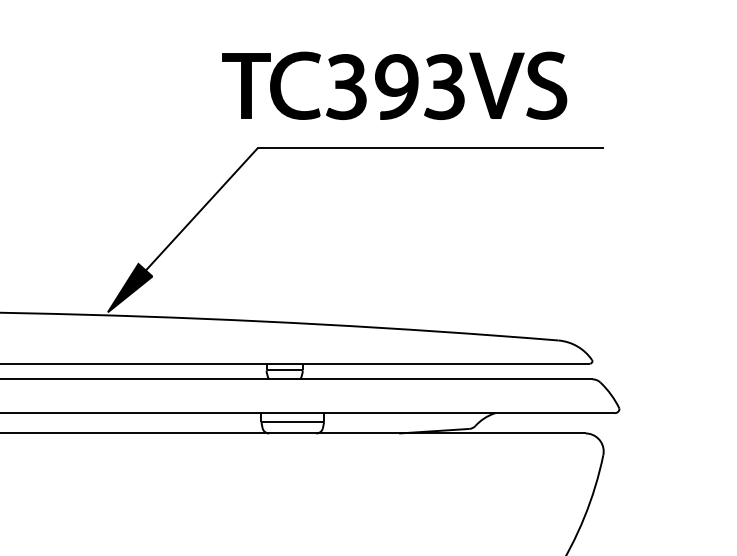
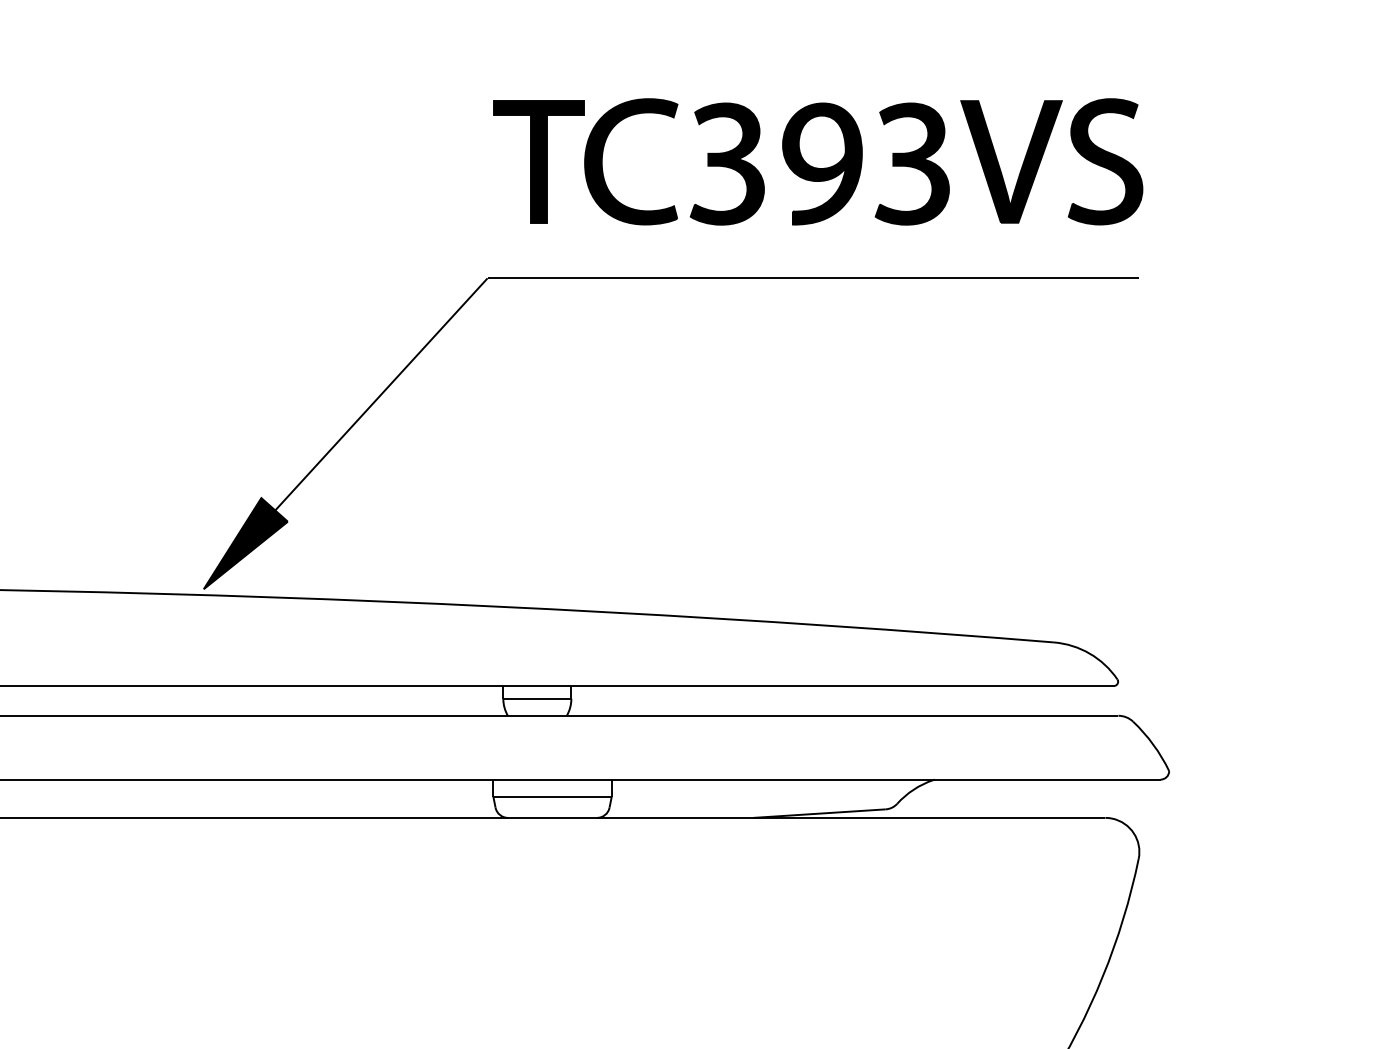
part: (394, 85) -> (818, 161), moved

